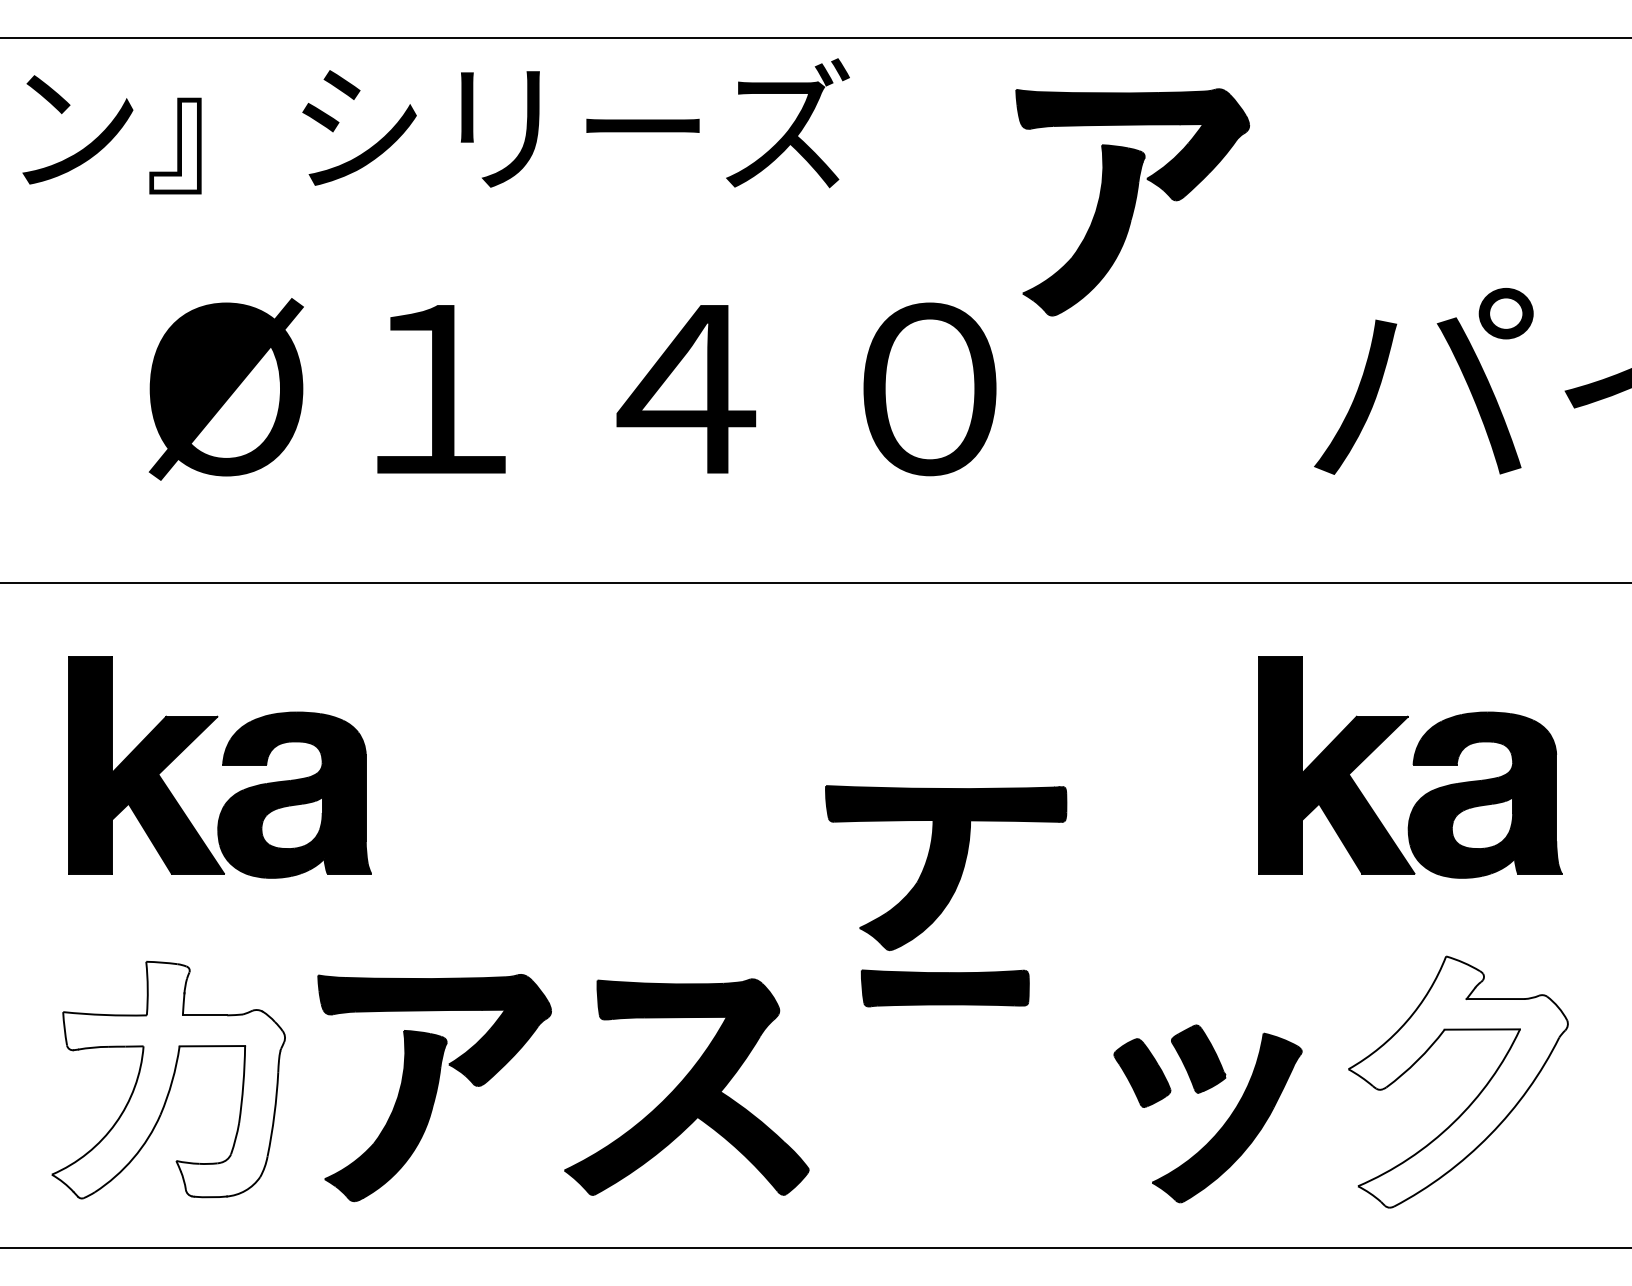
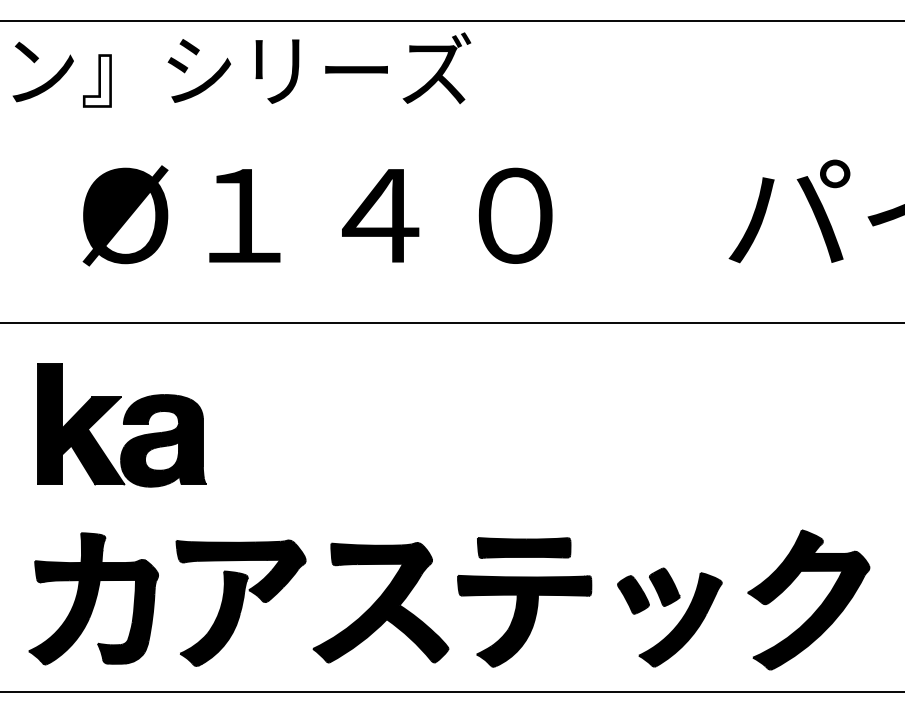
part: (1131, 201) -> (627, 111), removed
part: (1409, 767) -> (781, 425), removed
part: (945, 868) -> (524, 621), moved
fill: (168, 1079) -> (93, 598), added
fill: (1458, 1081) -> (808, 599), added

